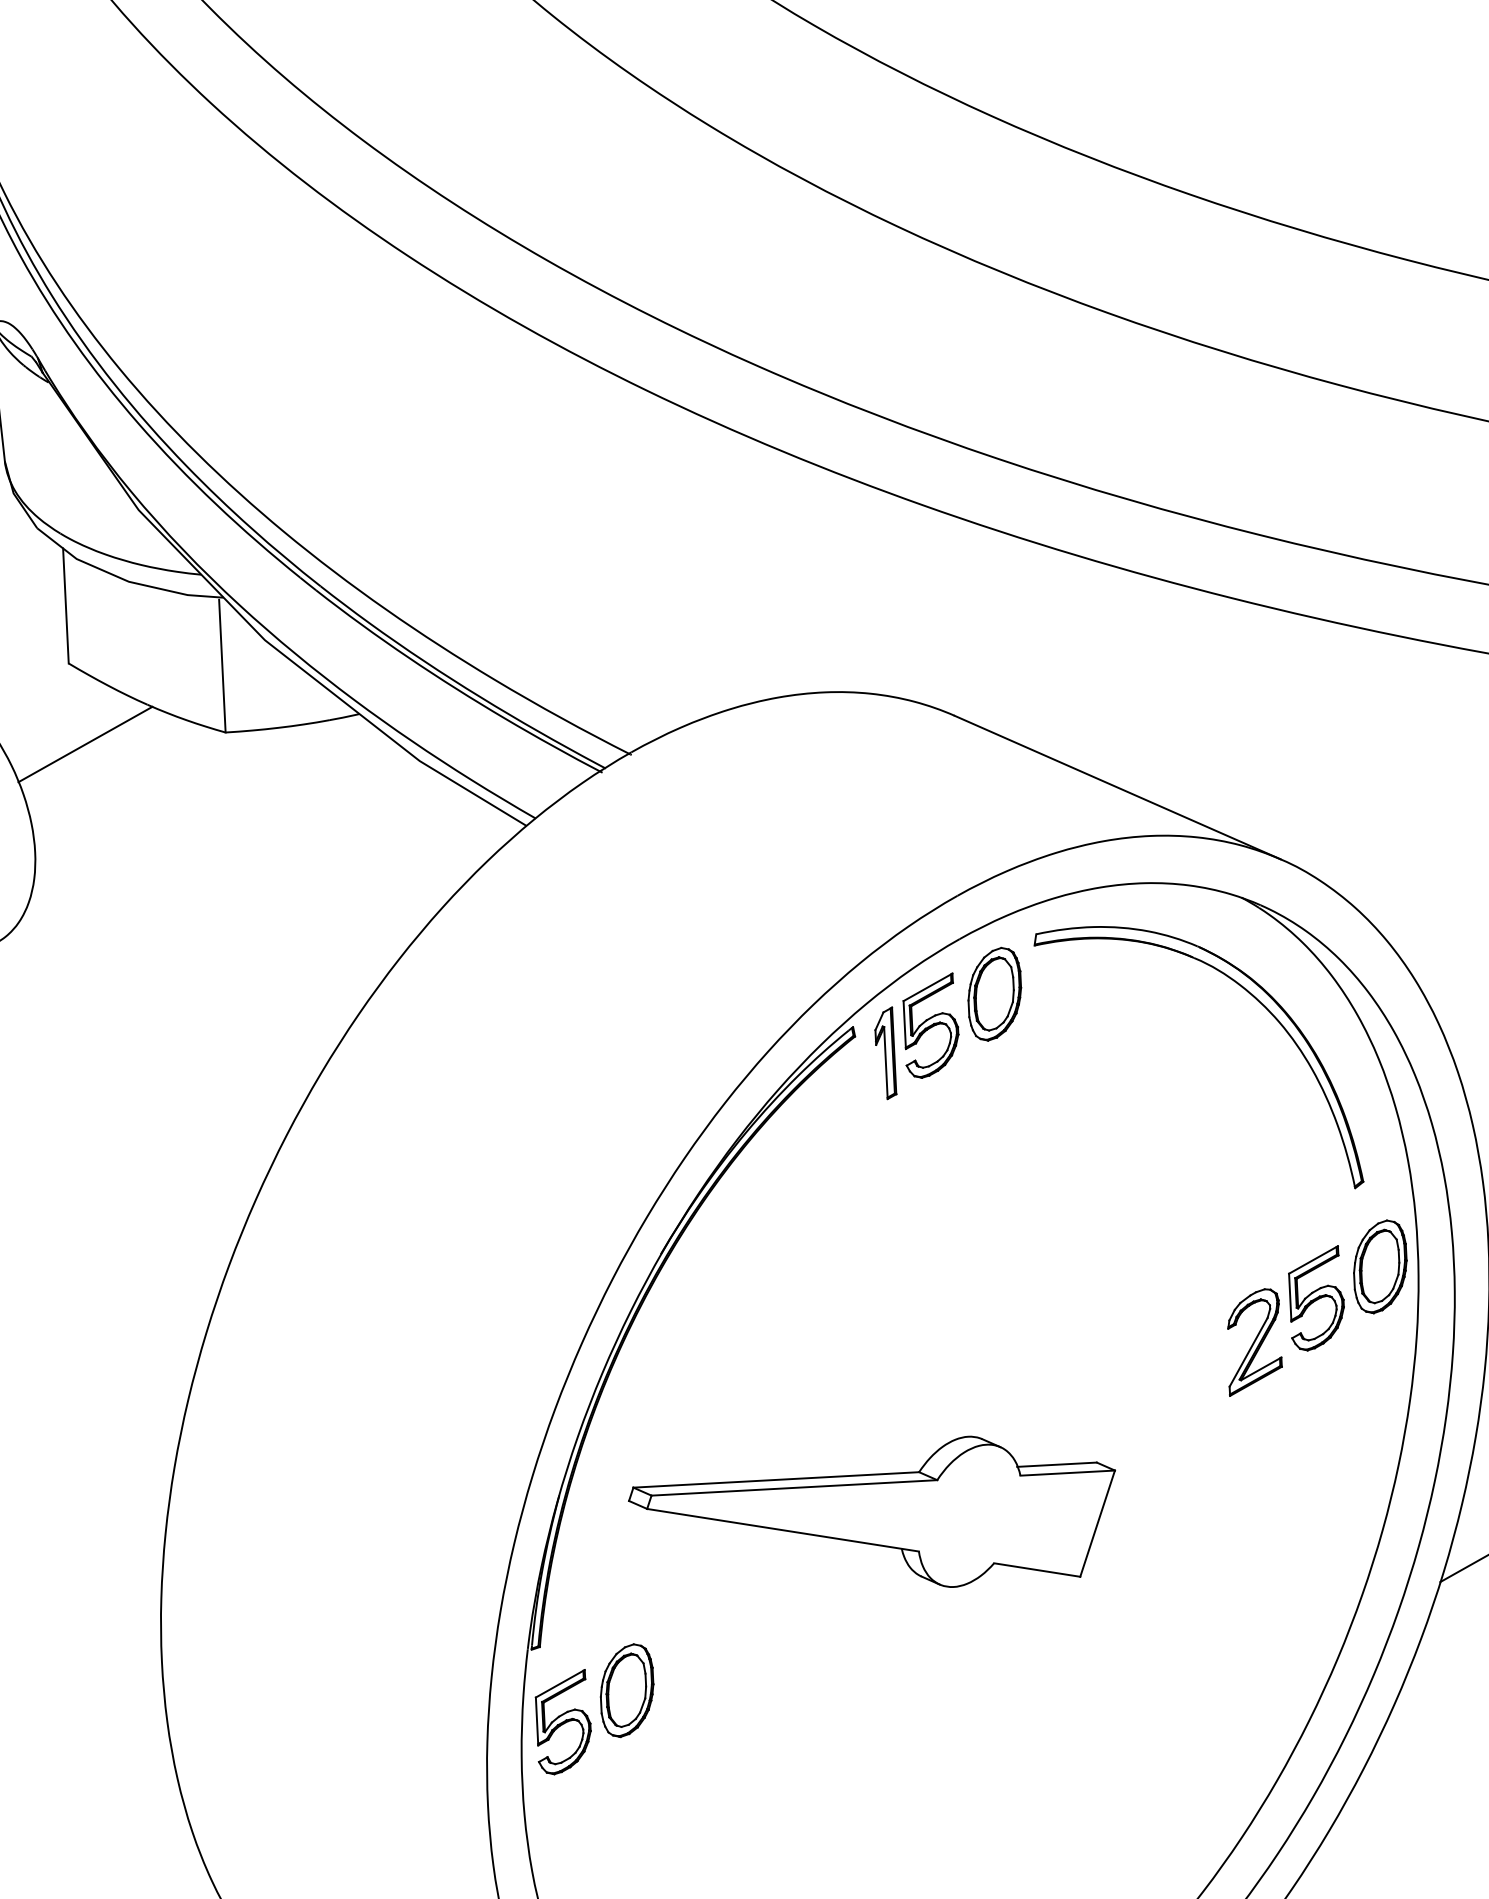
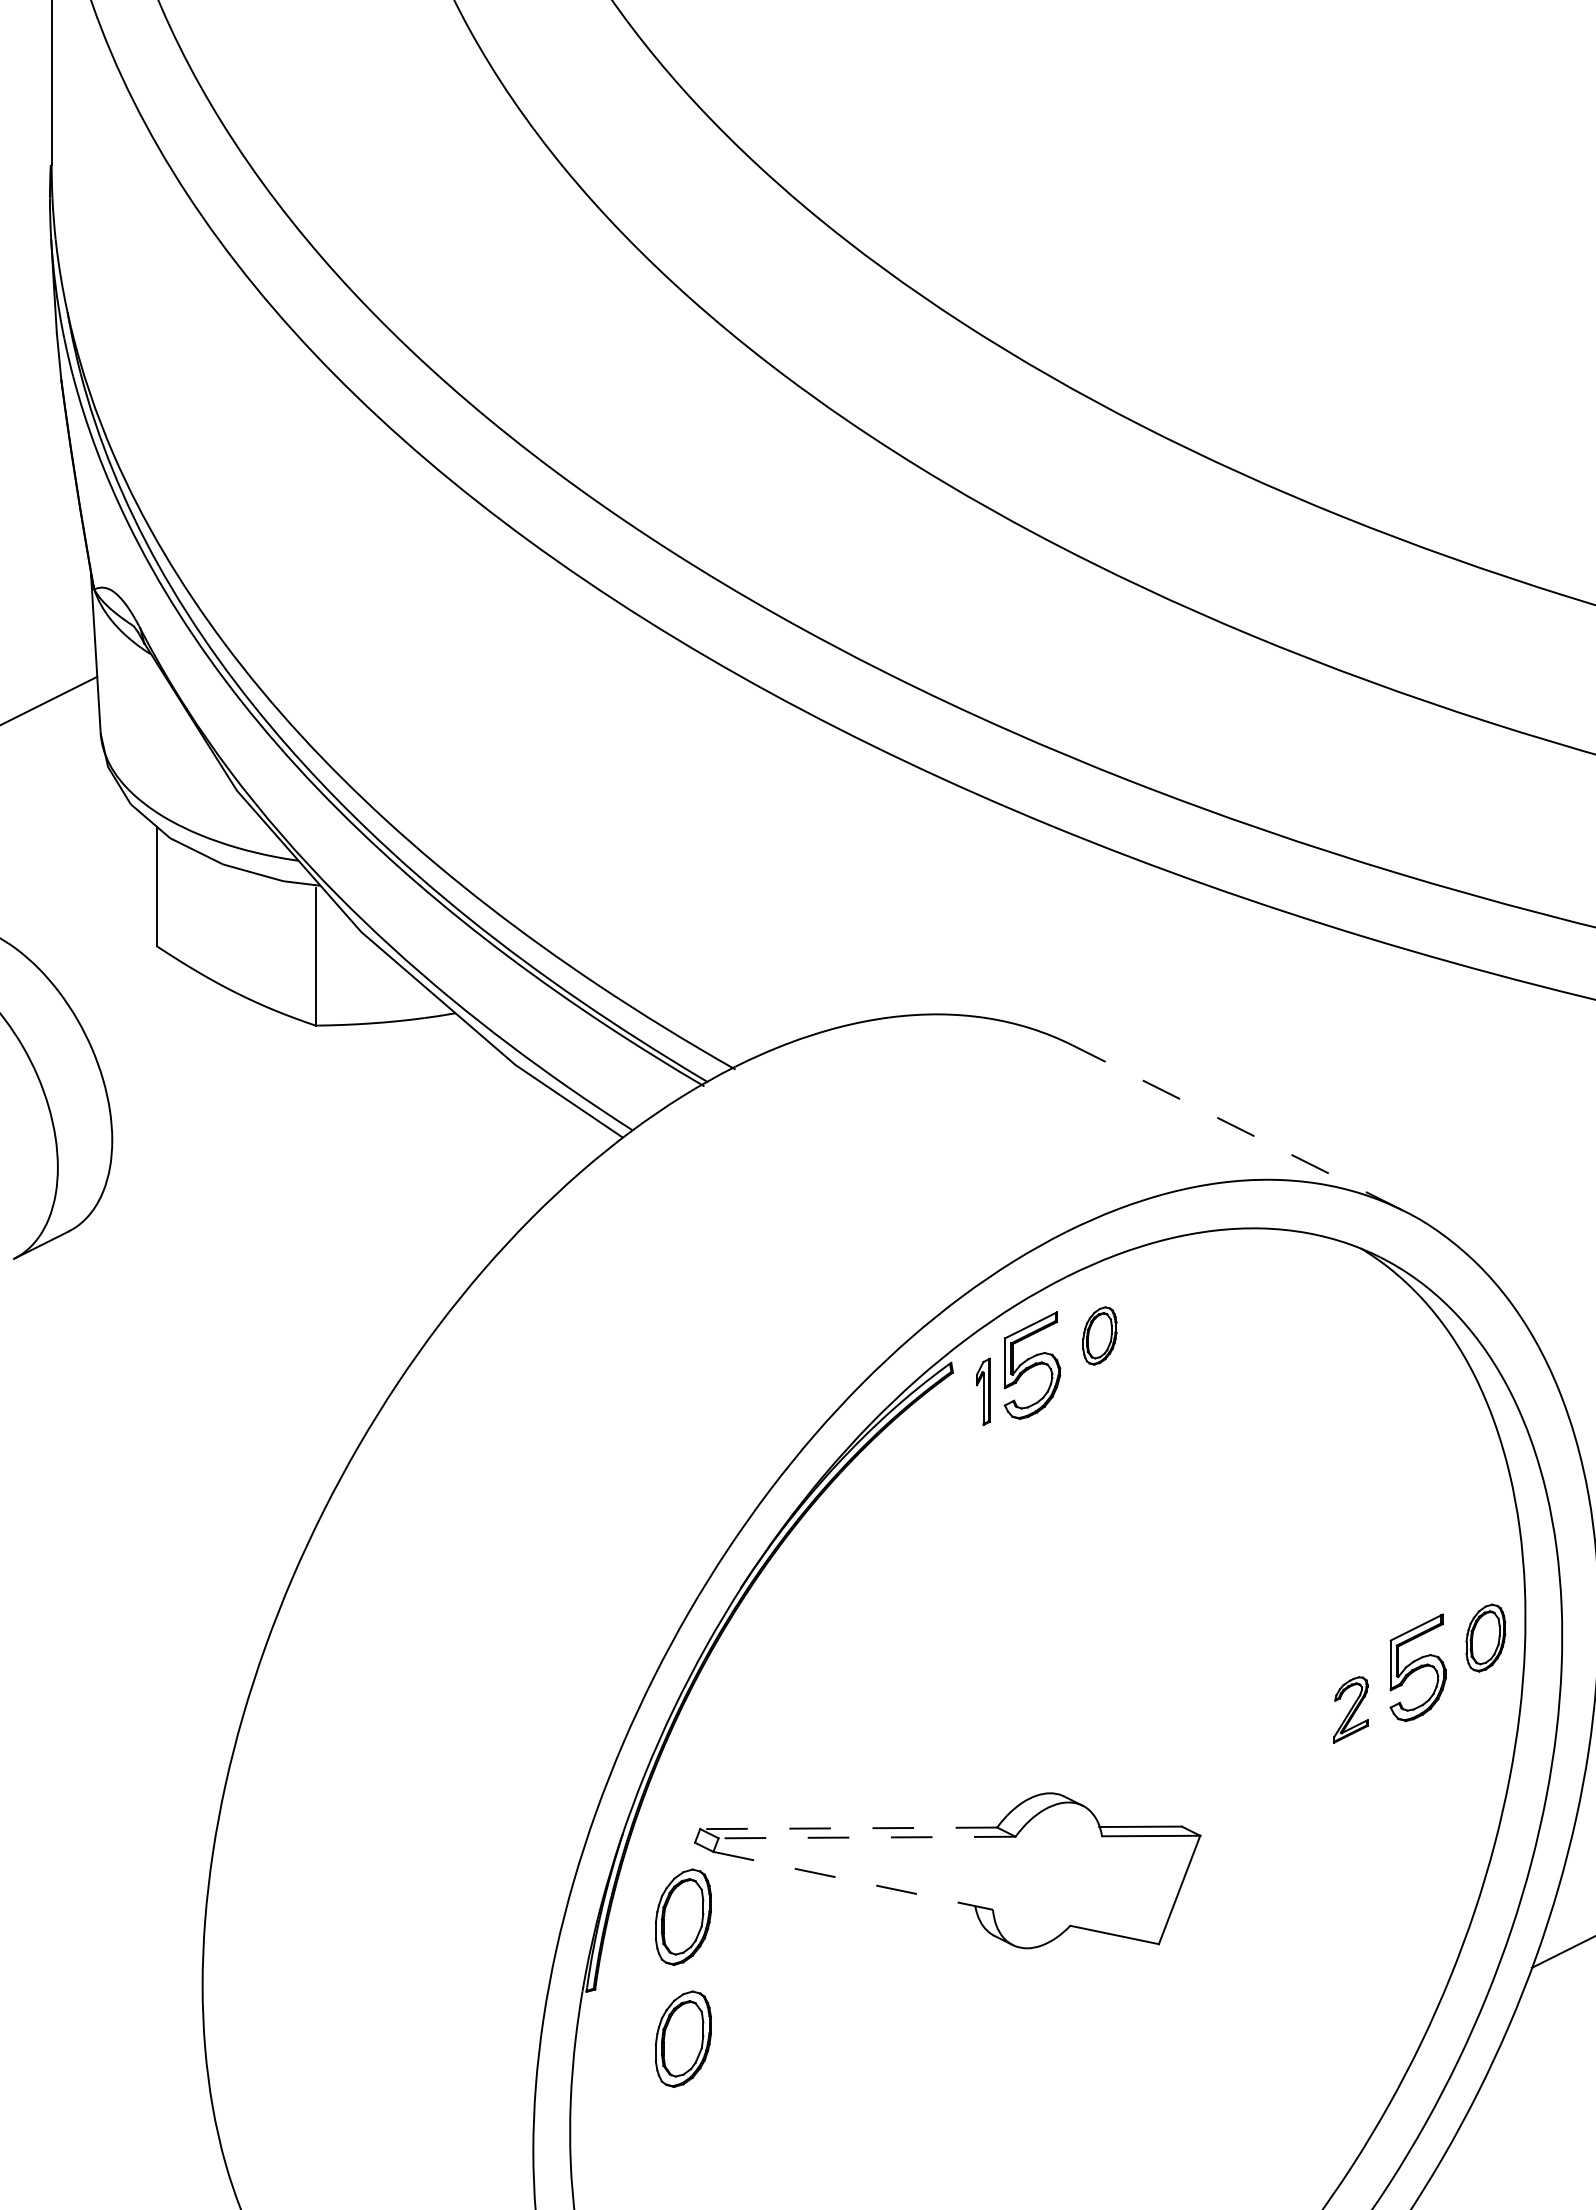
line: (85, 744) -> (169, 1030), removed
line: (1117, 787) -> (1237, 1127), solid -> dashed
part: (994, 993) -> (1099, 1335), size x0.6
part: (1251, 995) -> (1365, 1350), removed
part: (885, 1053) -> (983, 1391), size x0.7
part: (1380, 1266) -> (1485, 1637), size x0.7
part: (1253, 1341) -> (1350, 1709), size x0.6
line: (776, 1480) -> (848, 1828), solid -> dashed
line: (793, 1487) -> (866, 1837), solid -> dashed
line: (783, 1529) -> (853, 1880), solid -> dashed
part: (621, 1572) -> (683, 1916), added
part: (563, 1722) -> (615, 2068), removed

